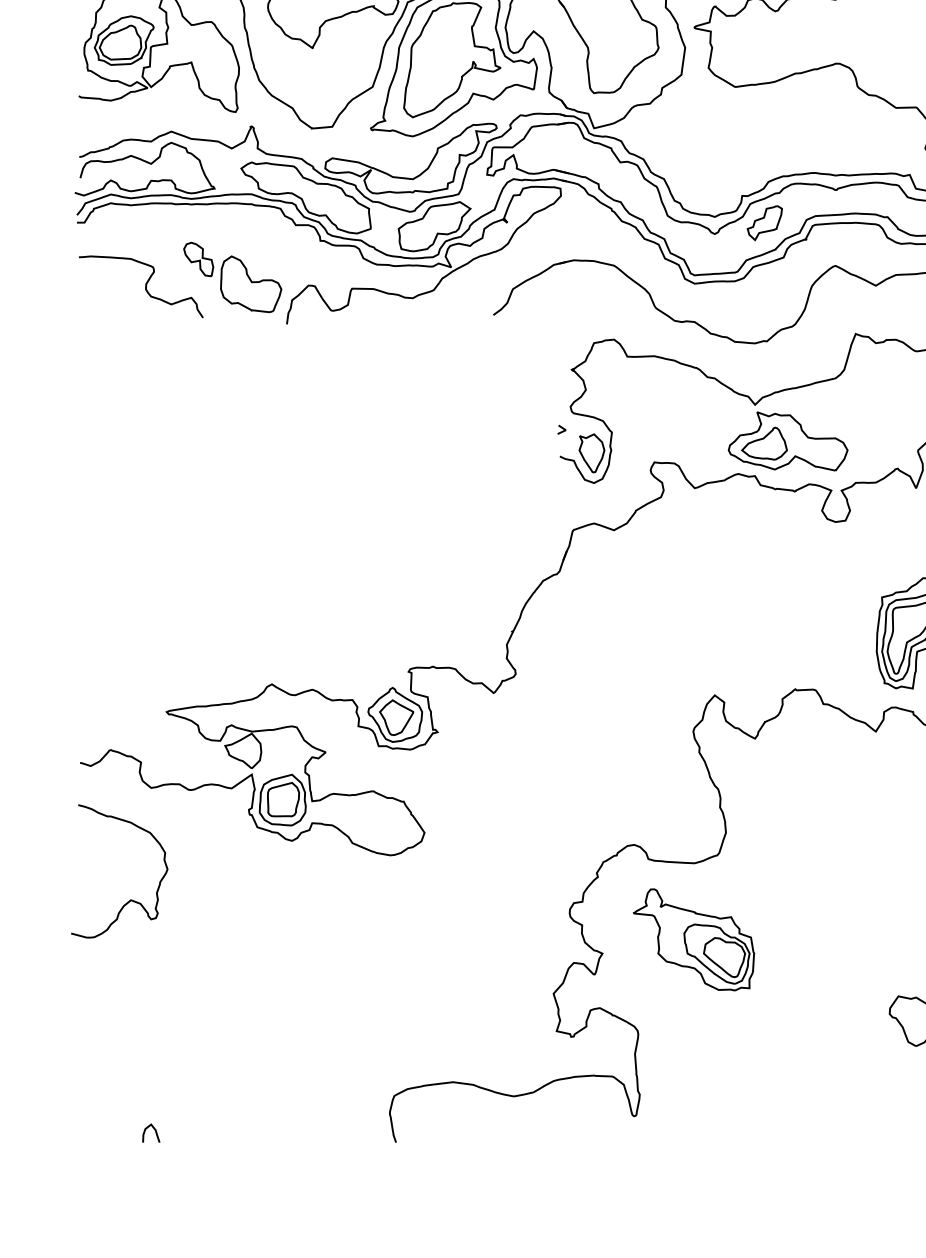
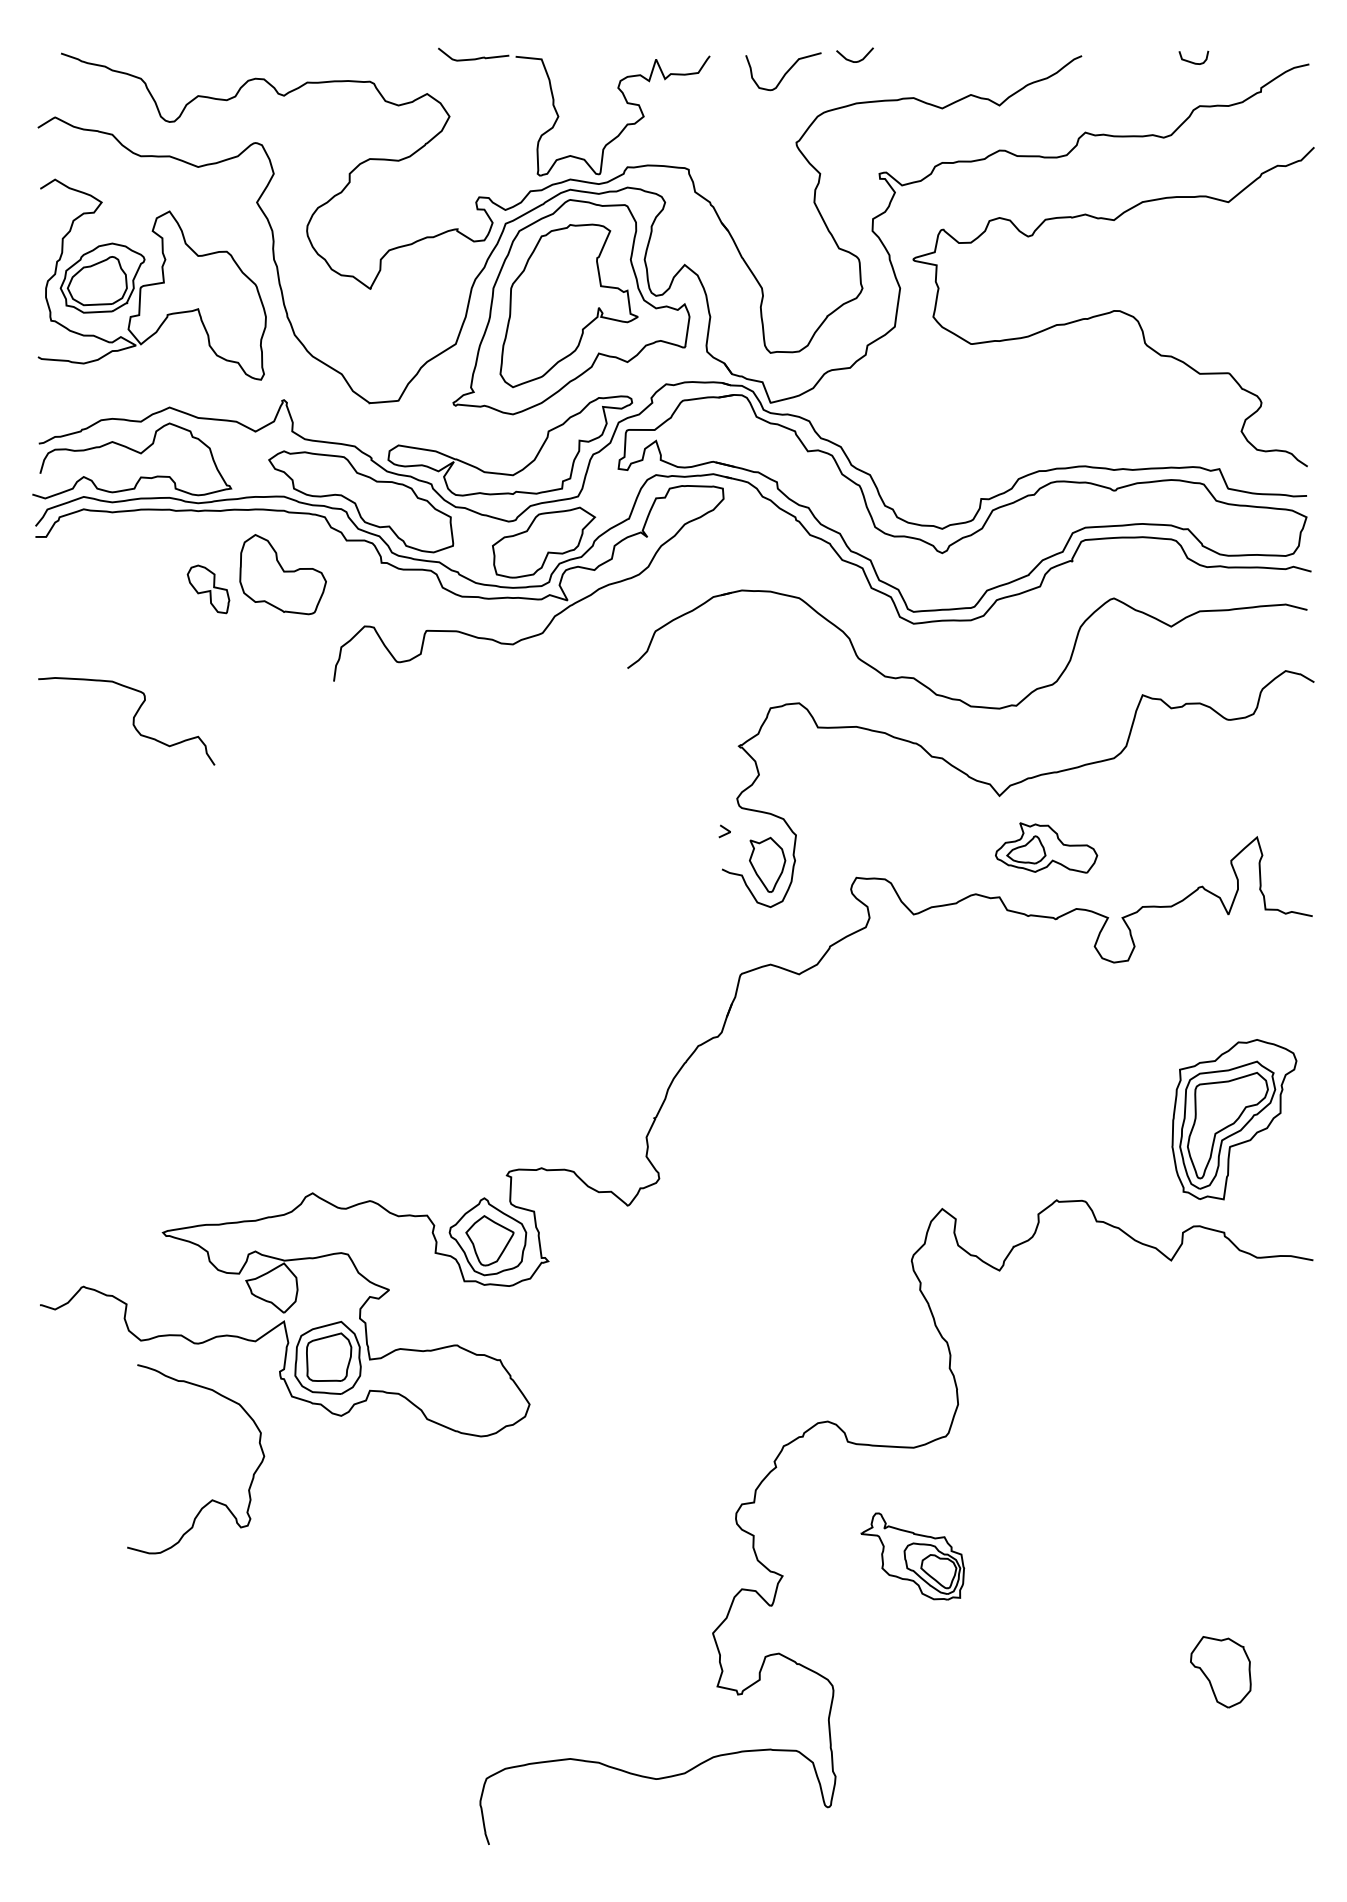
part: (764, 223) -> (1013, 537), removed
part: (250, 284) -> (282, 574), moved
curve: (145, 287) -> (132, 721), moved
part: (788, 441) -> (1046, 847), size x0.6
curve: (130, 899) -> (211, 1499), moved
part: (693, 939) -> (912, 1556), size x0.6
curve: (155, 1131) -> (146, 1828), removed

